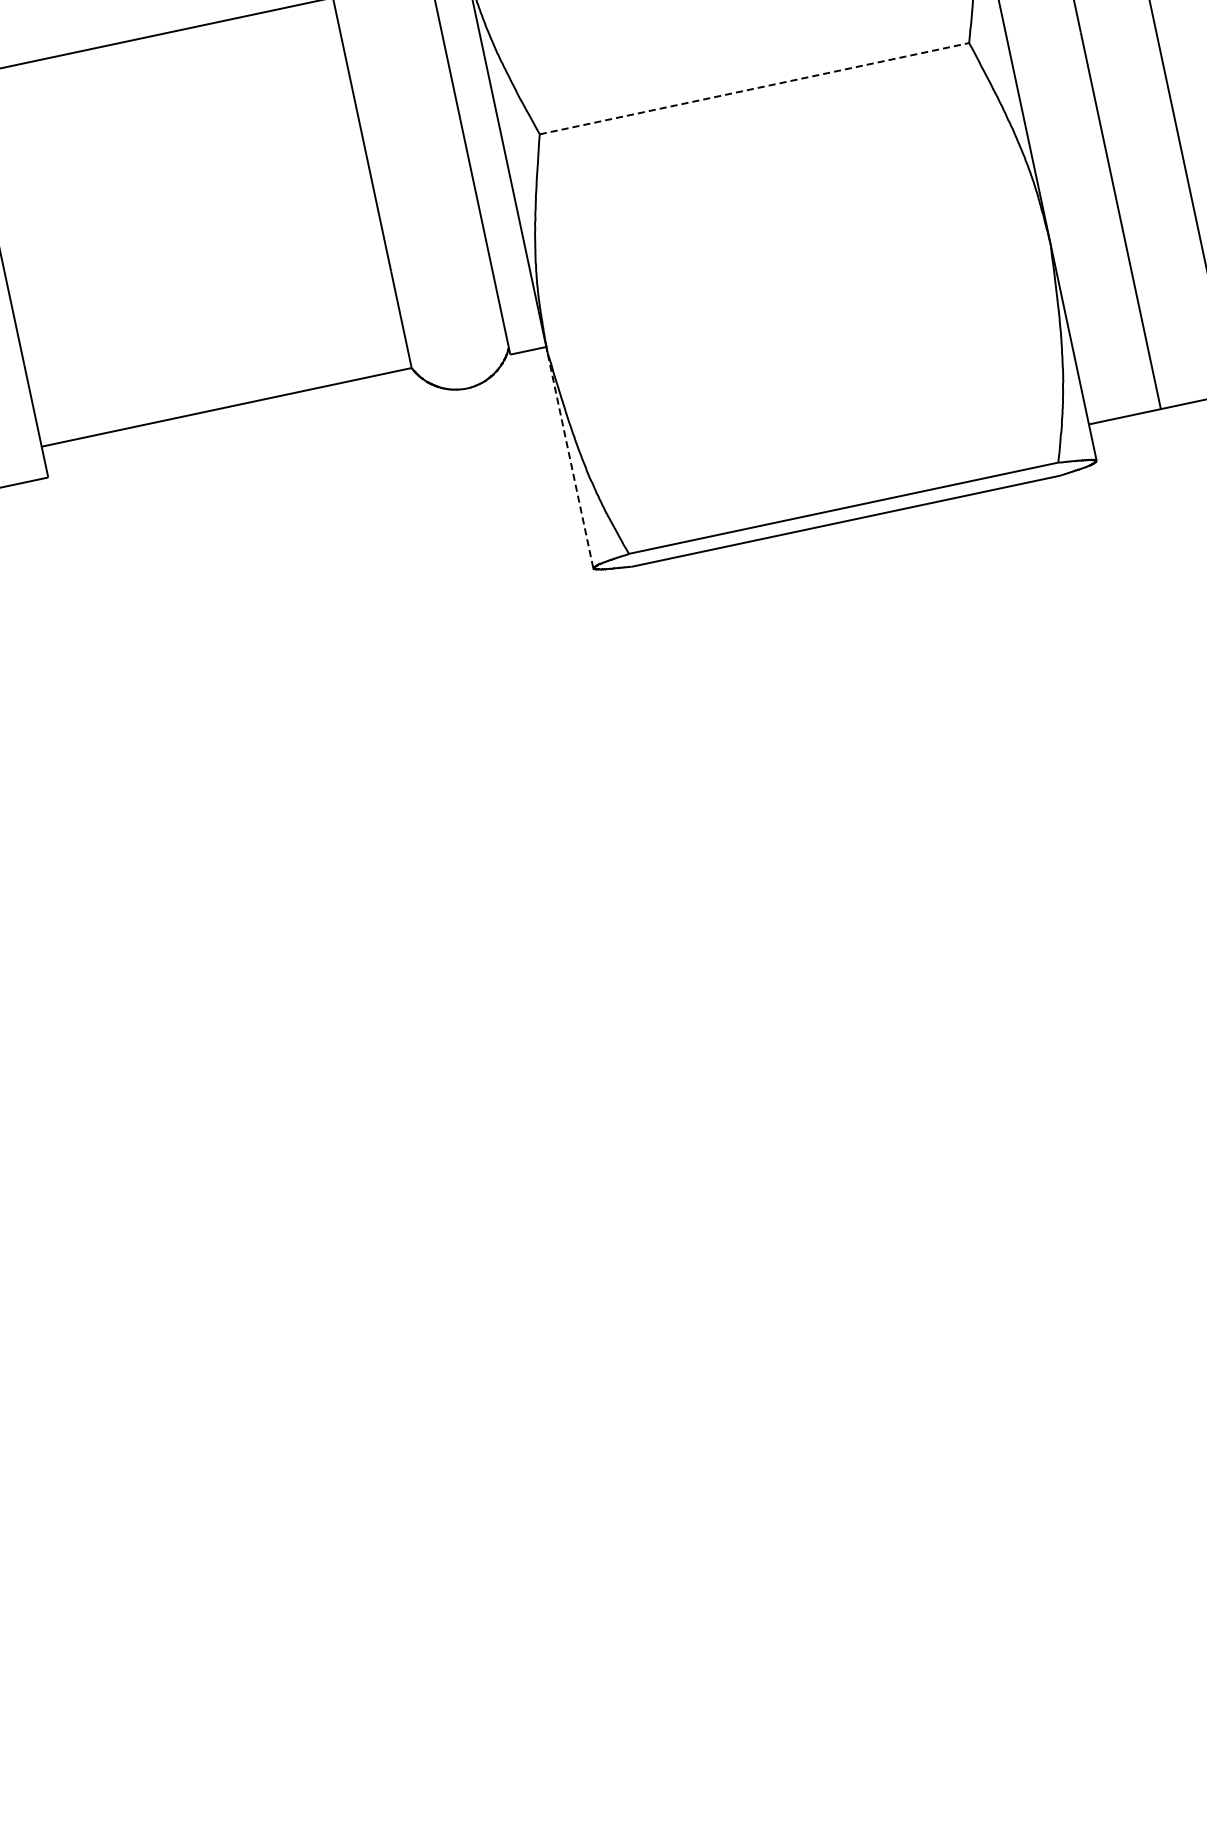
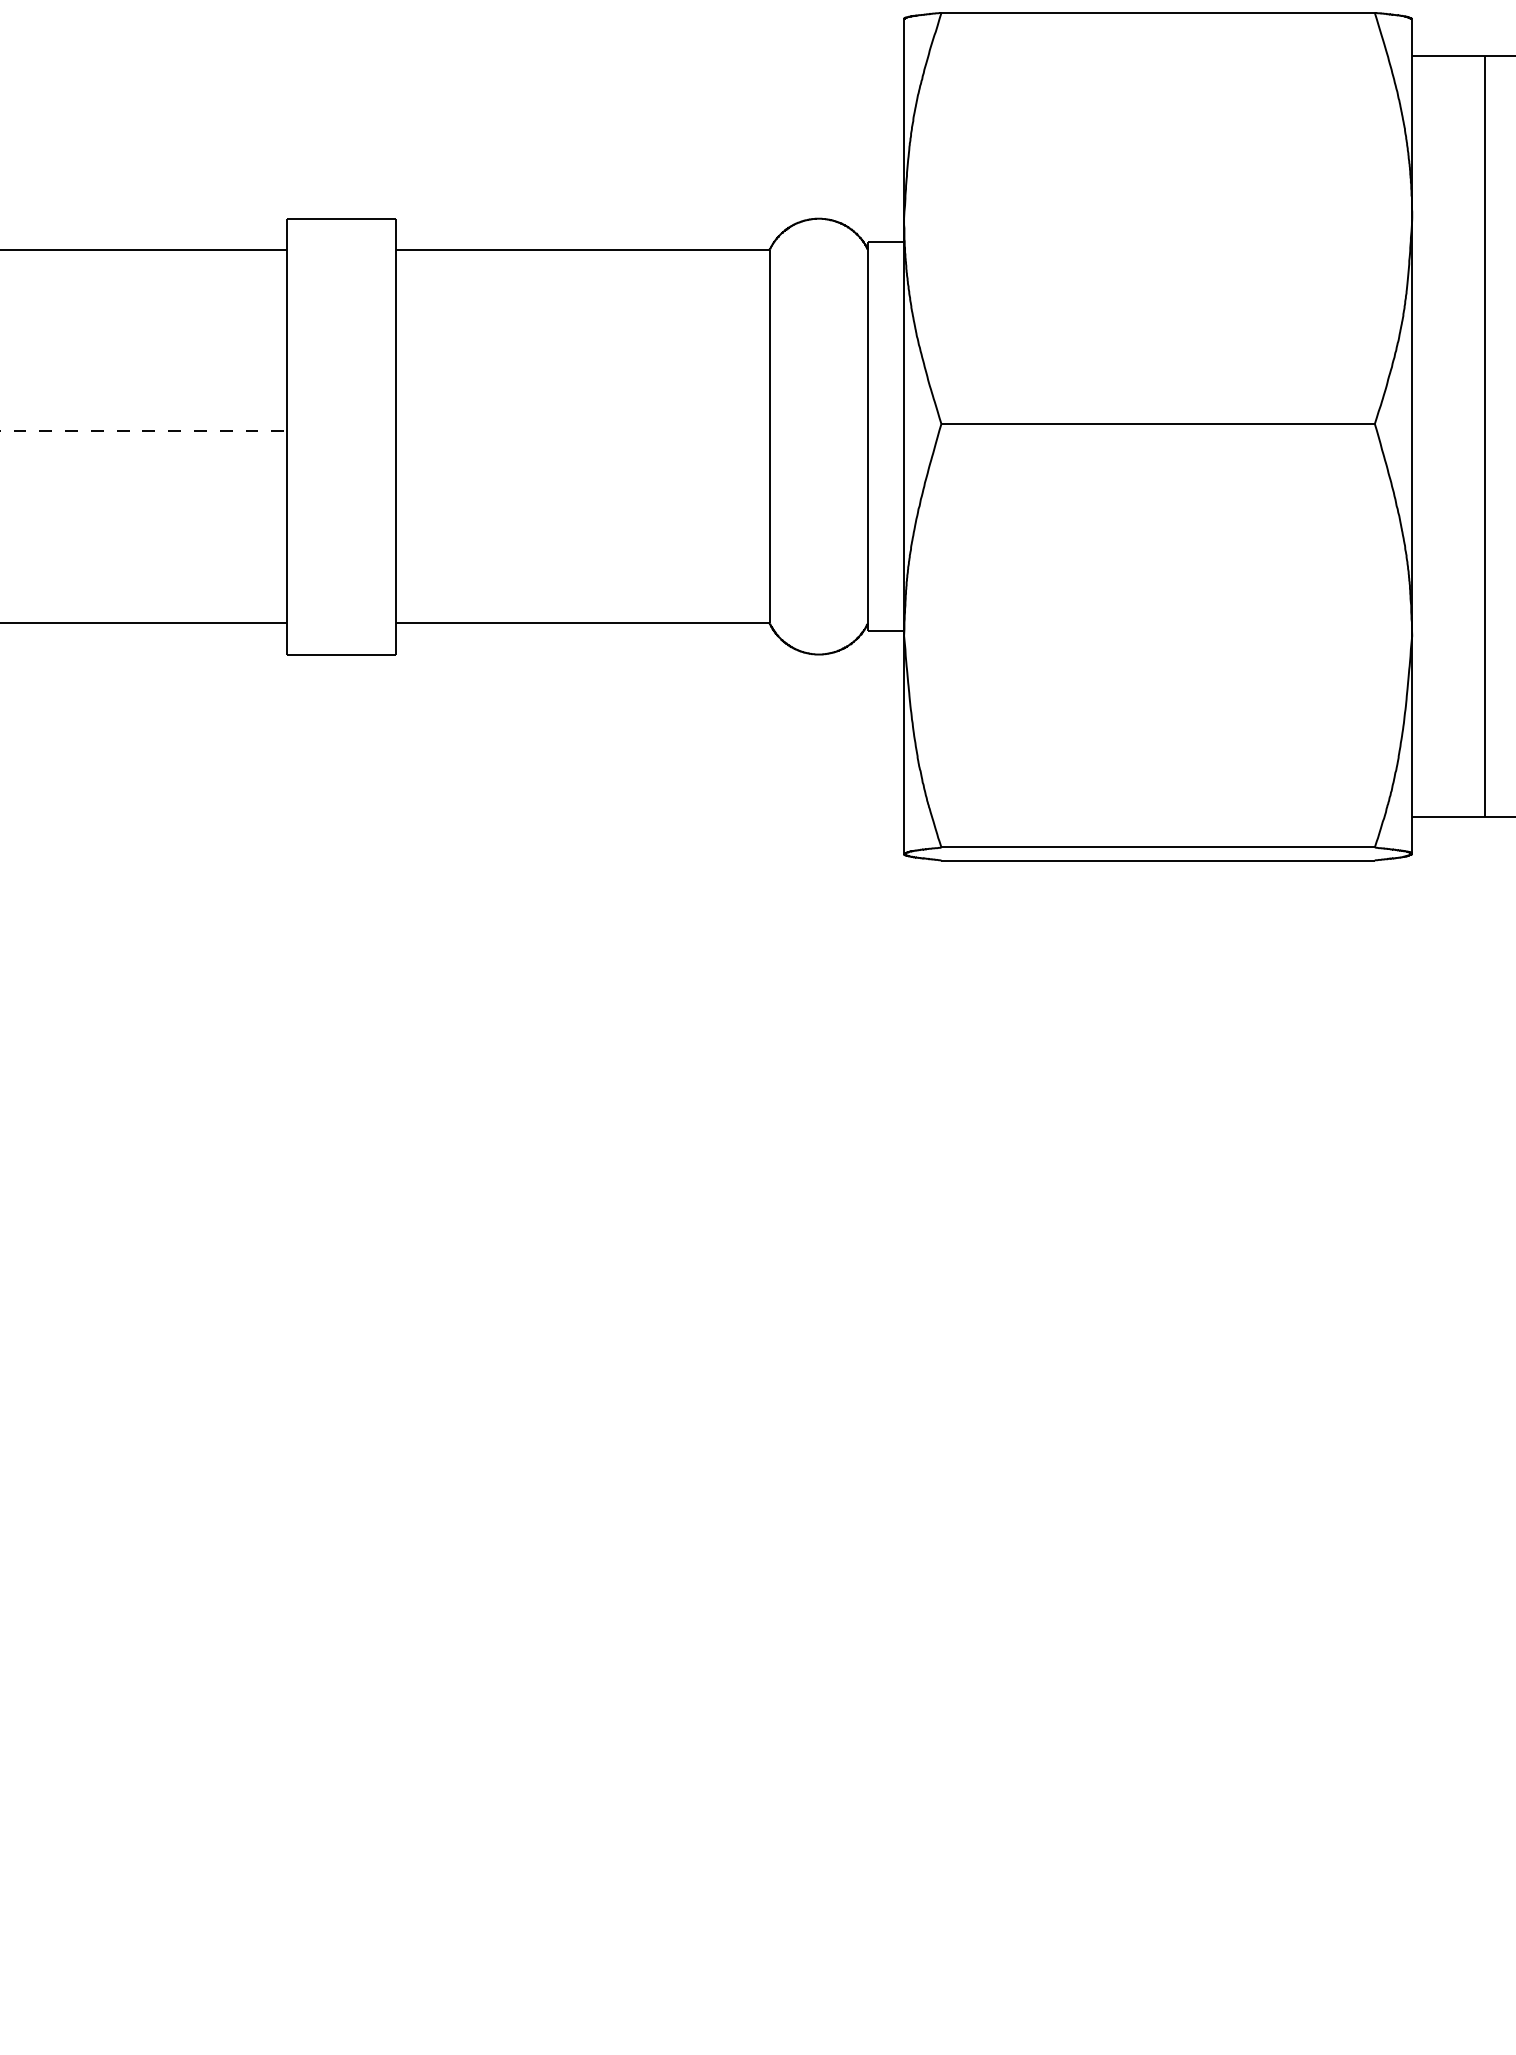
line: (754, 89) -> (1158, 424), dashed -> solid
line: (570, 459) -> (904, 744), dashed -> solid

